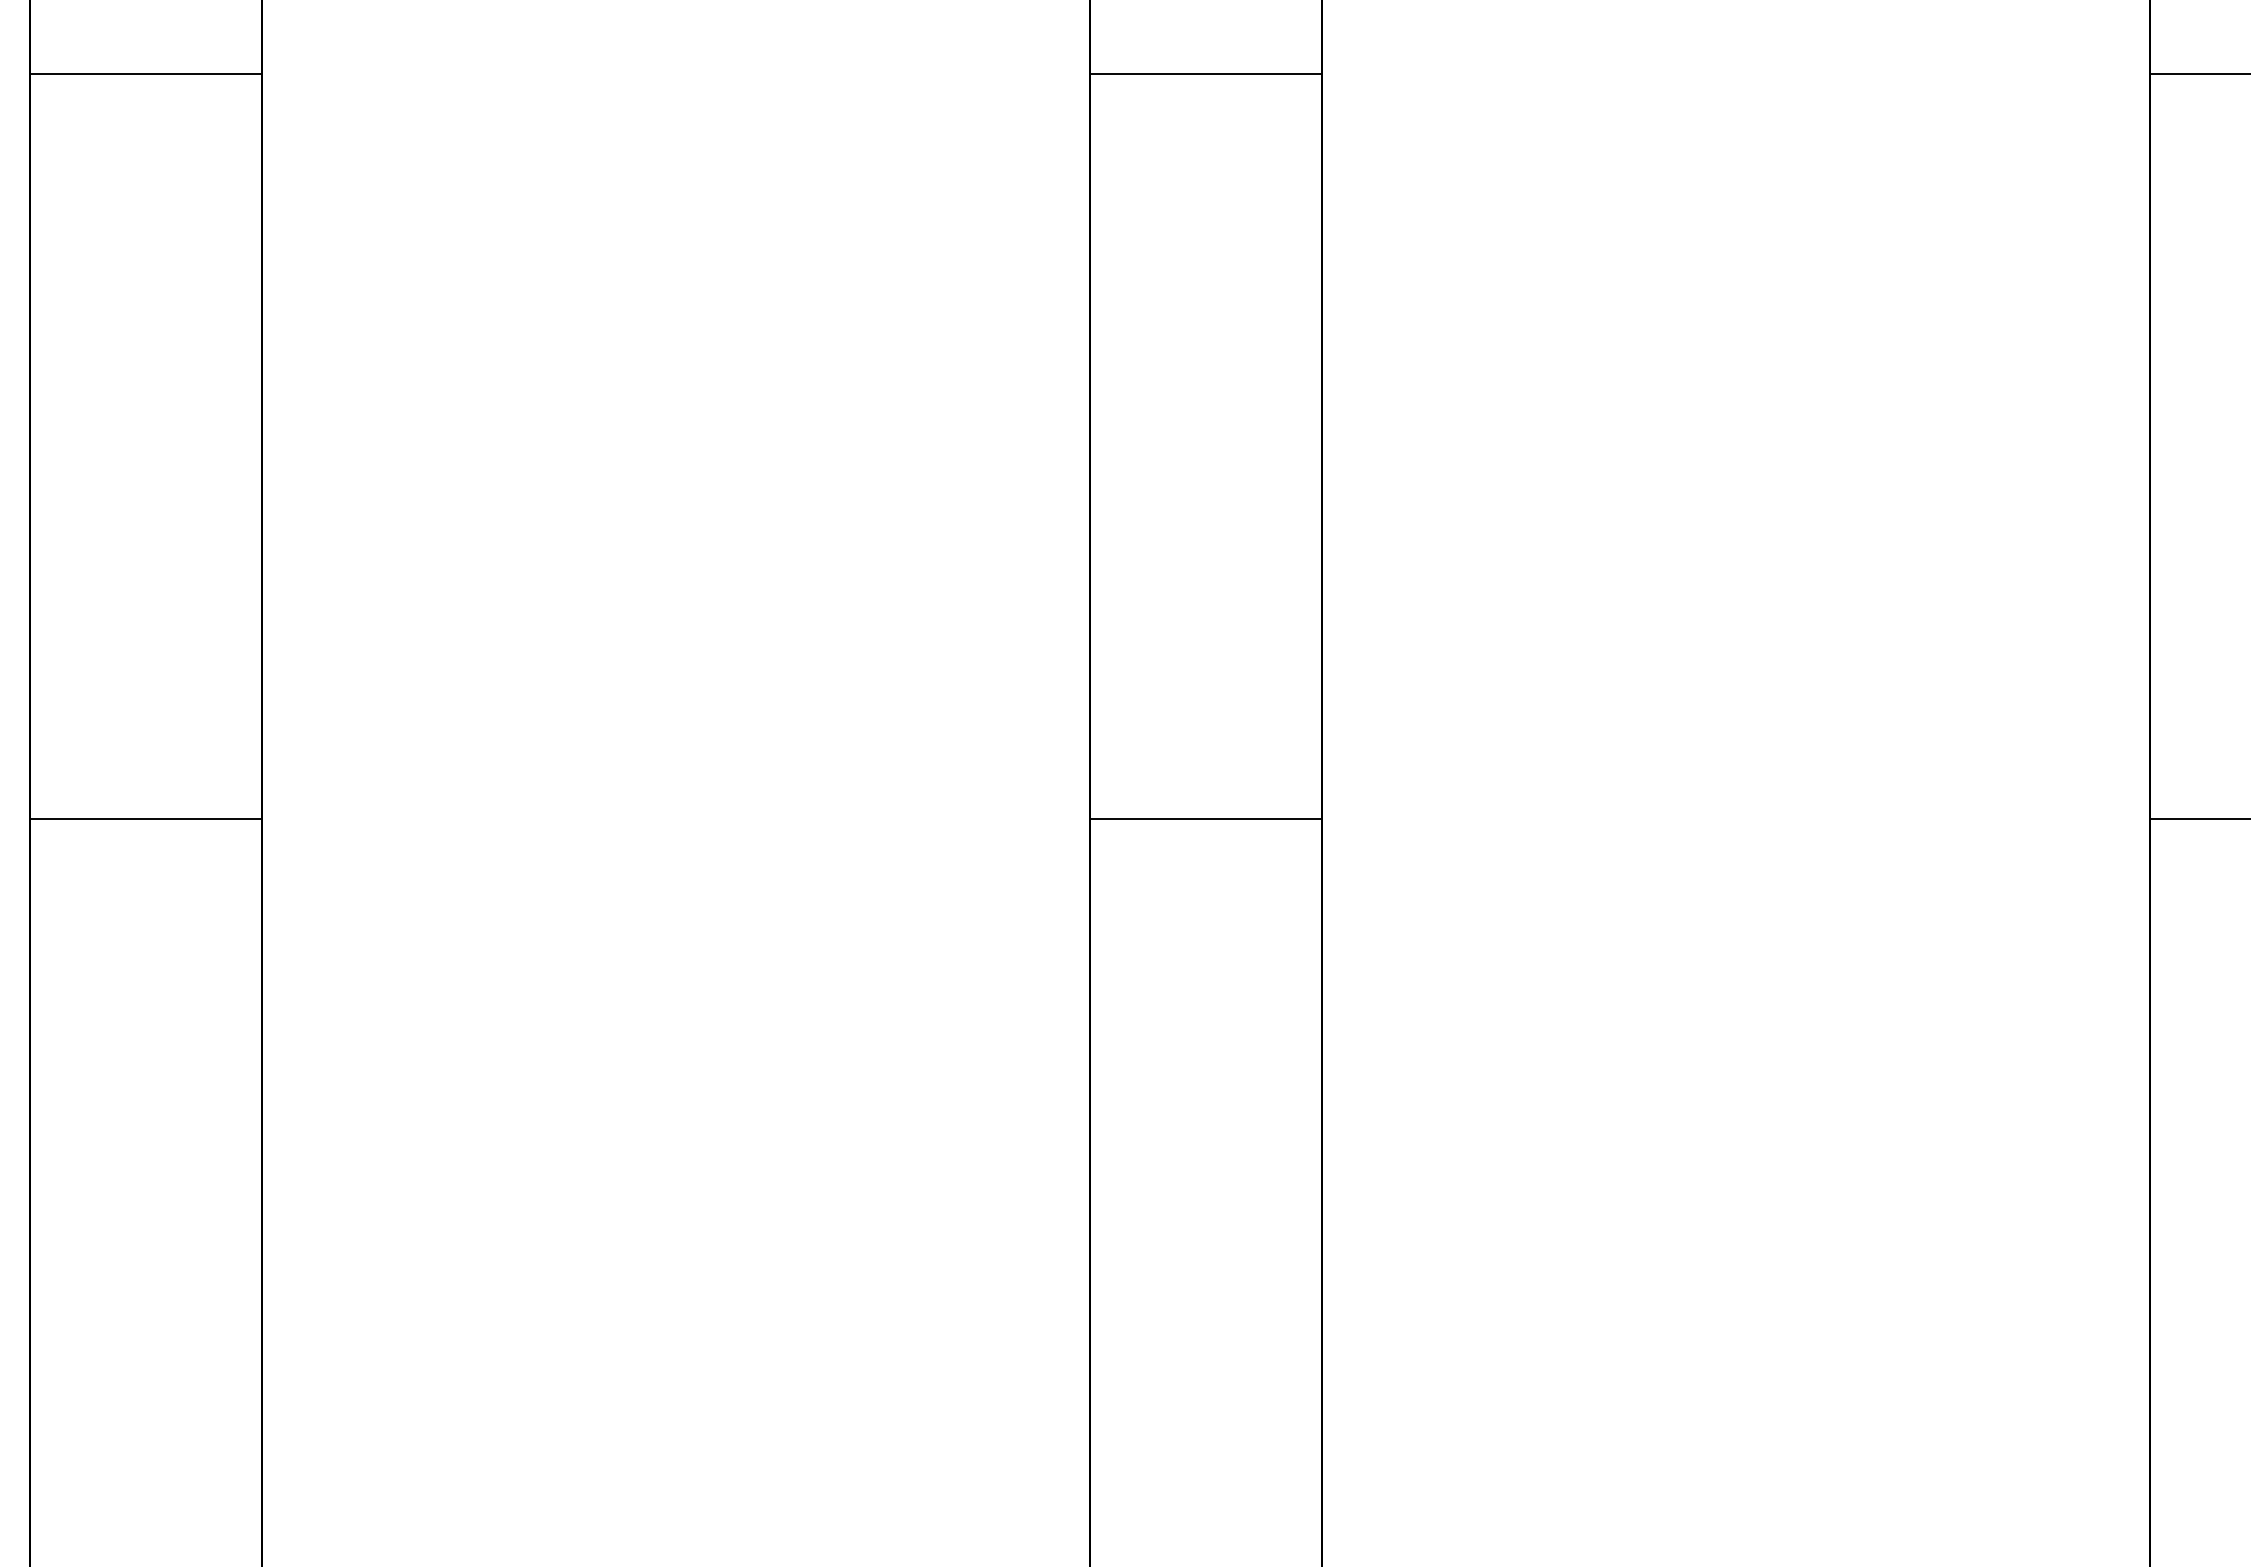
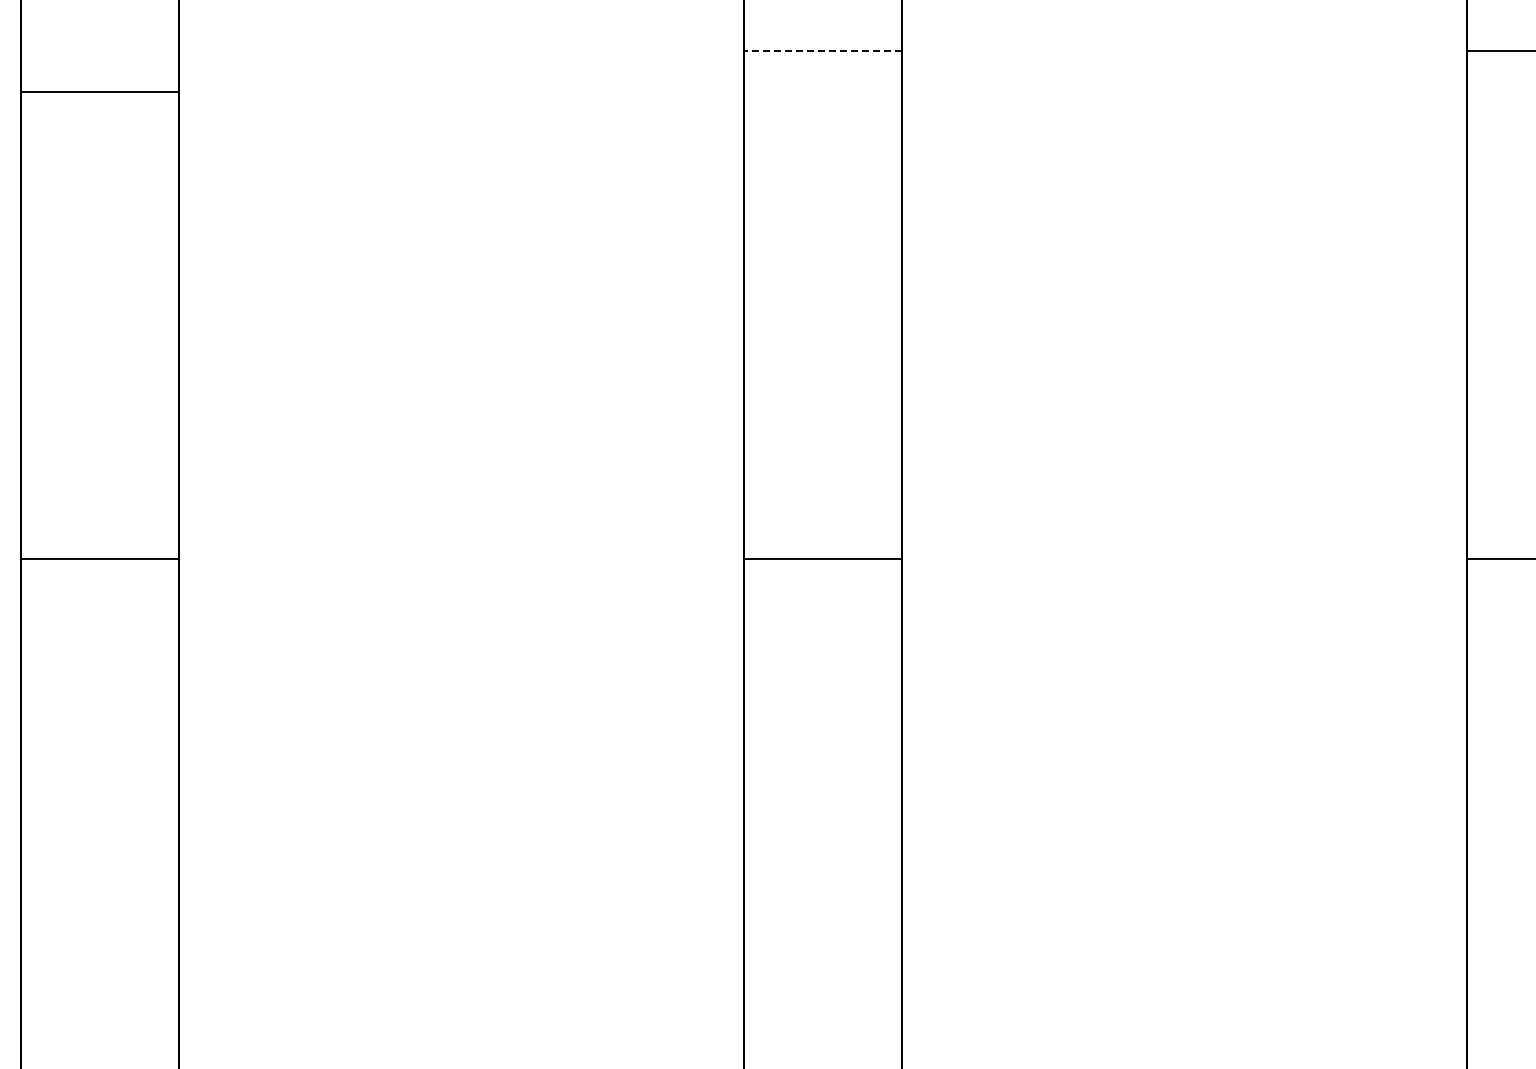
line: (145, 74) -> (99, 91), moved
line: (1205, 74) -> (822, 50), solid -> dashed

